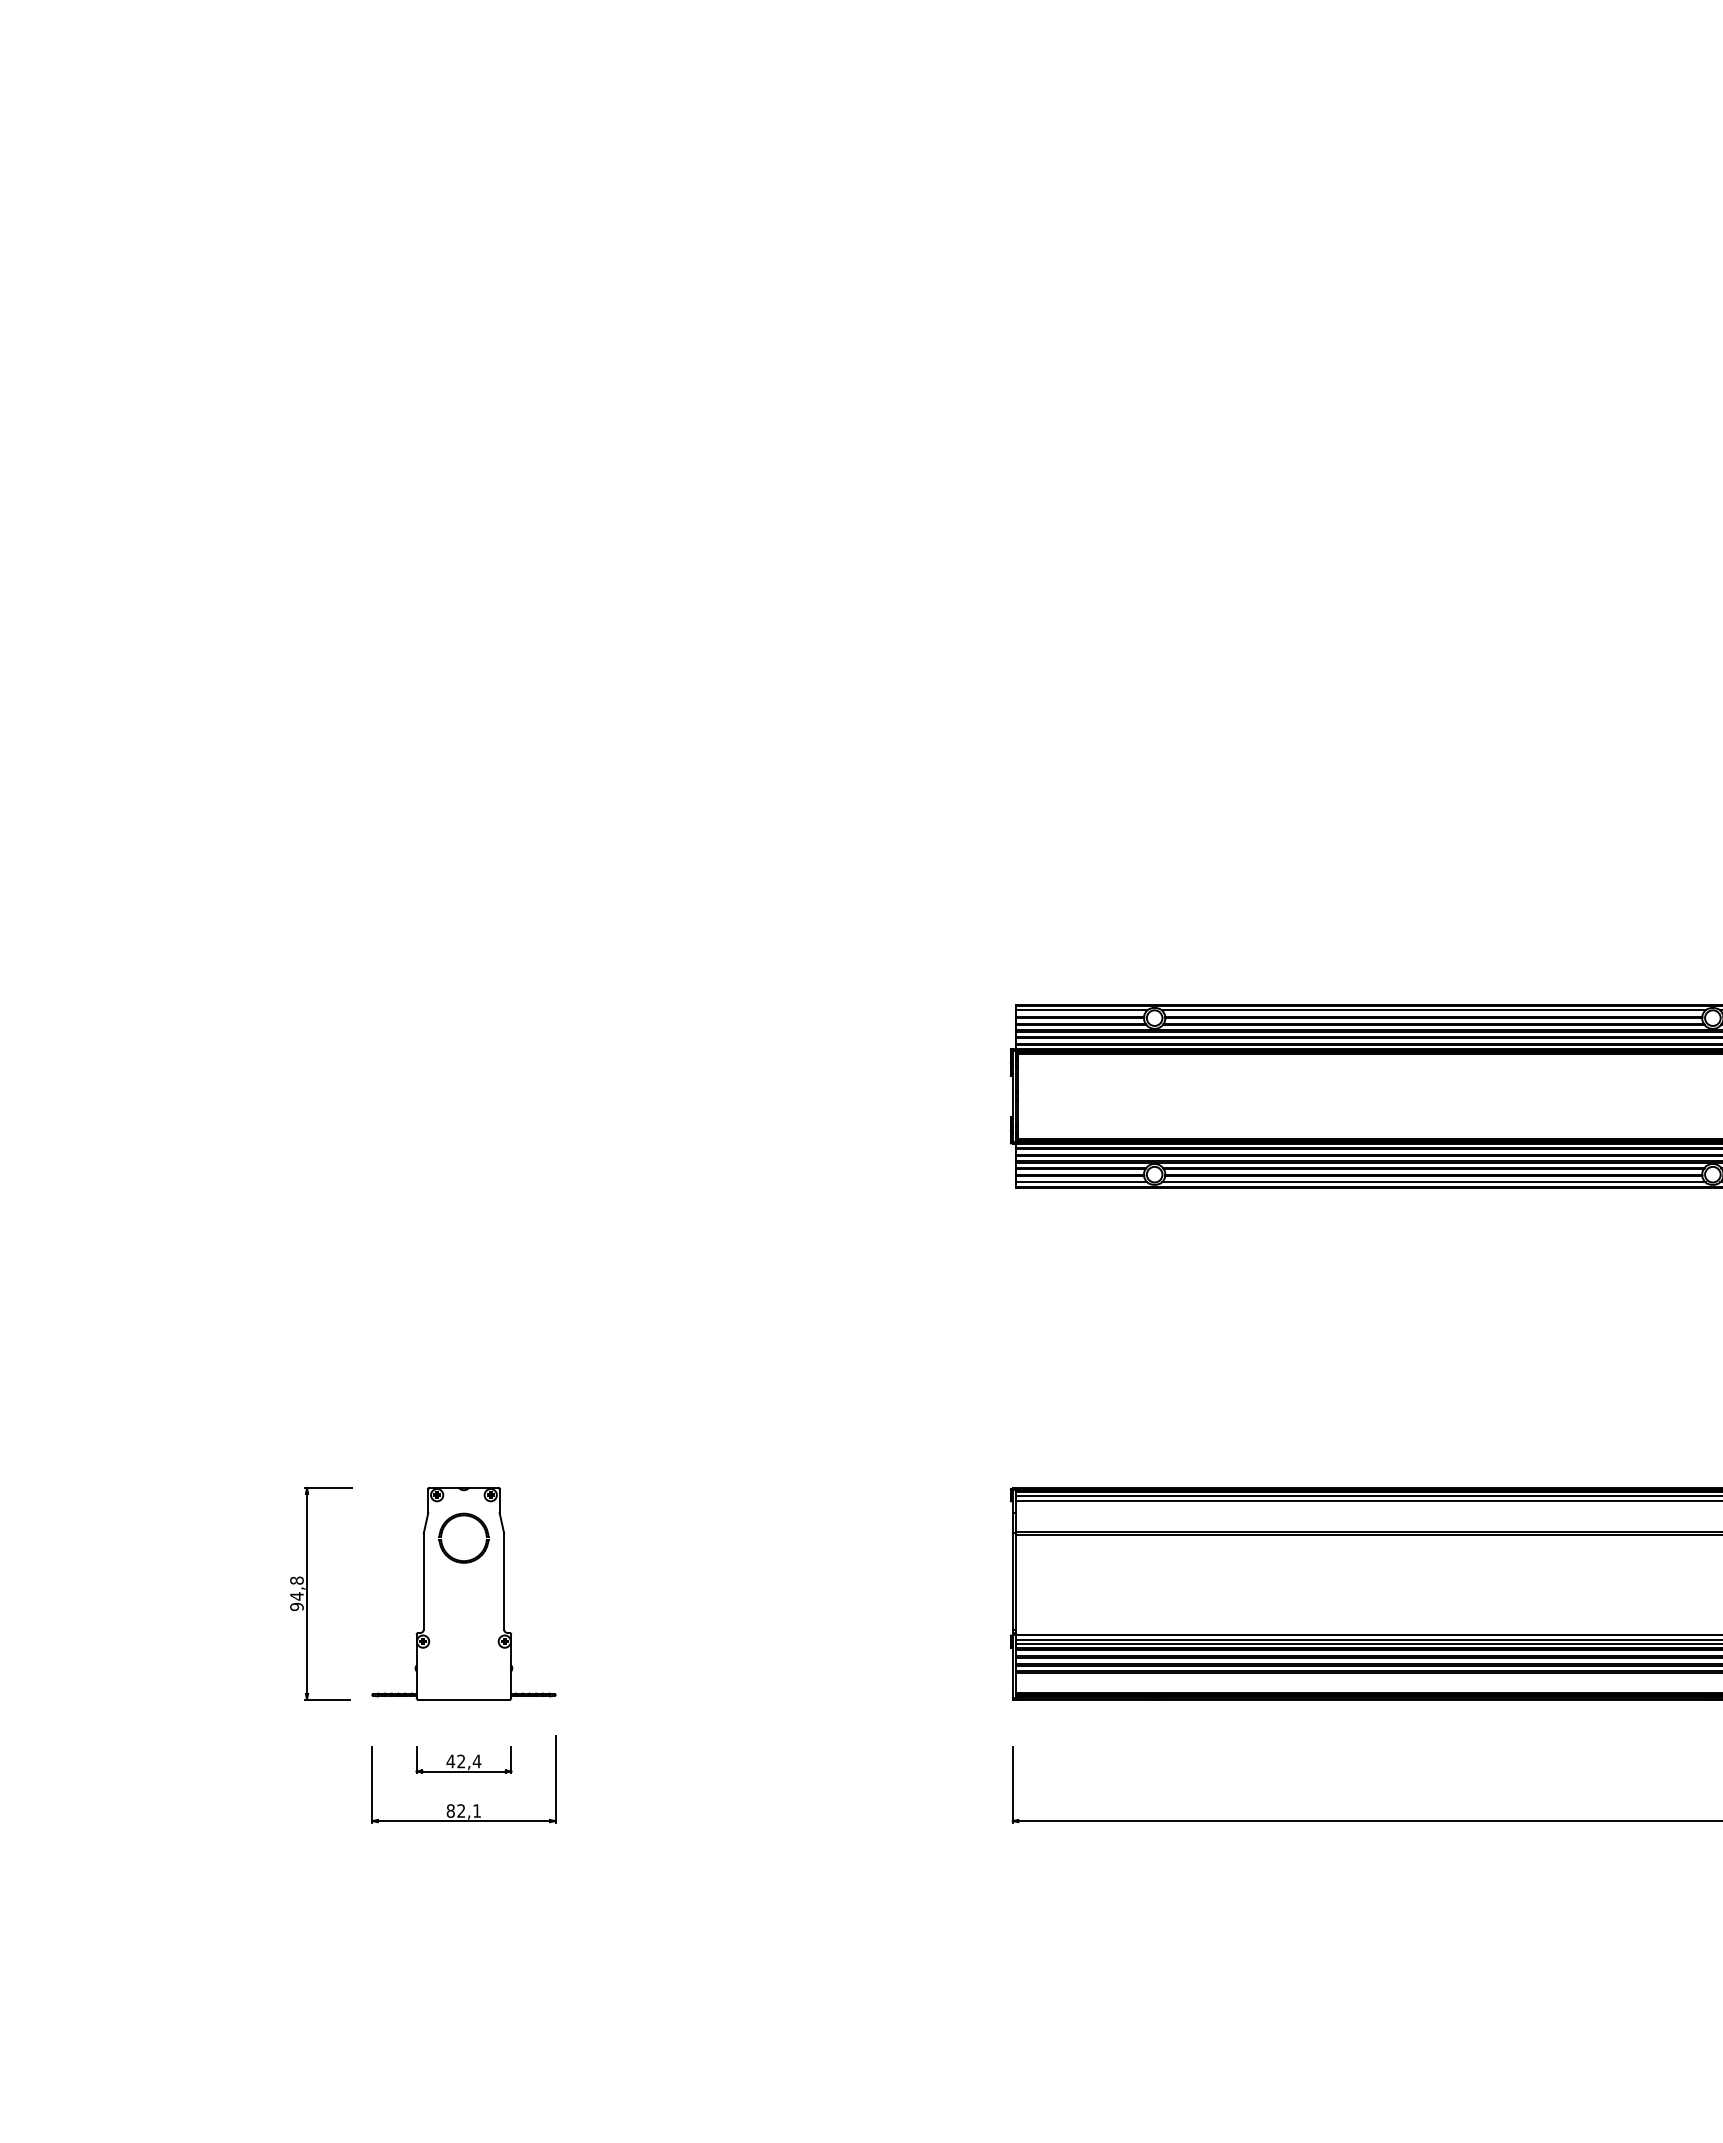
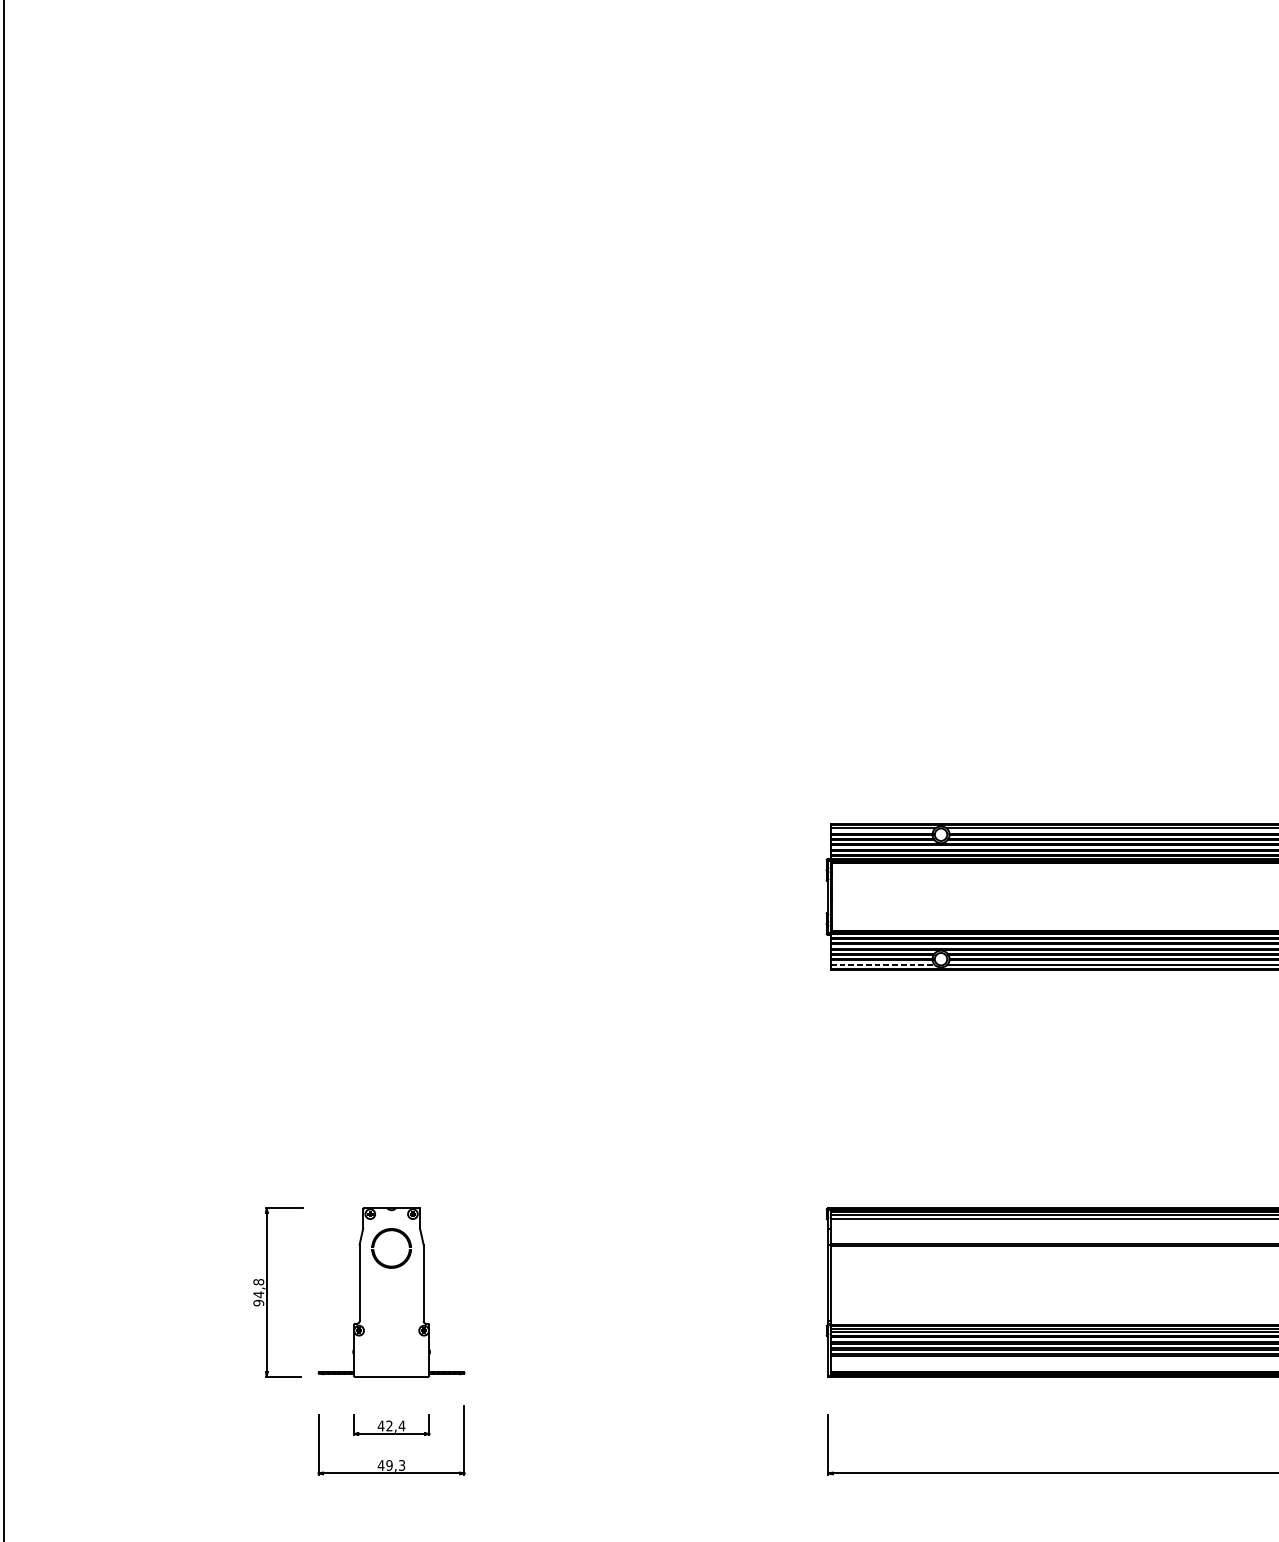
line: (1081, 1182) -> (882, 965), solid -> dashed
text: (463, 1810) -> (391, 1465), 82,1 -> 49,3

